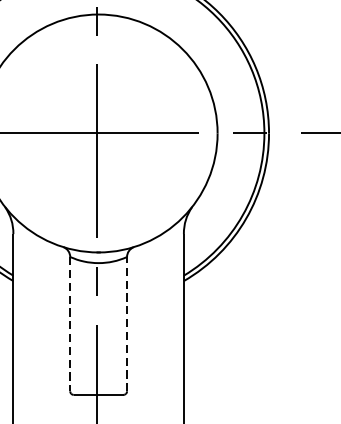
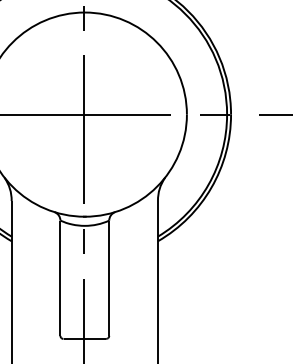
line: (70, 324) -> (60, 278), dashed -> solid
line: (127, 324) -> (109, 278), dashed -> solid

